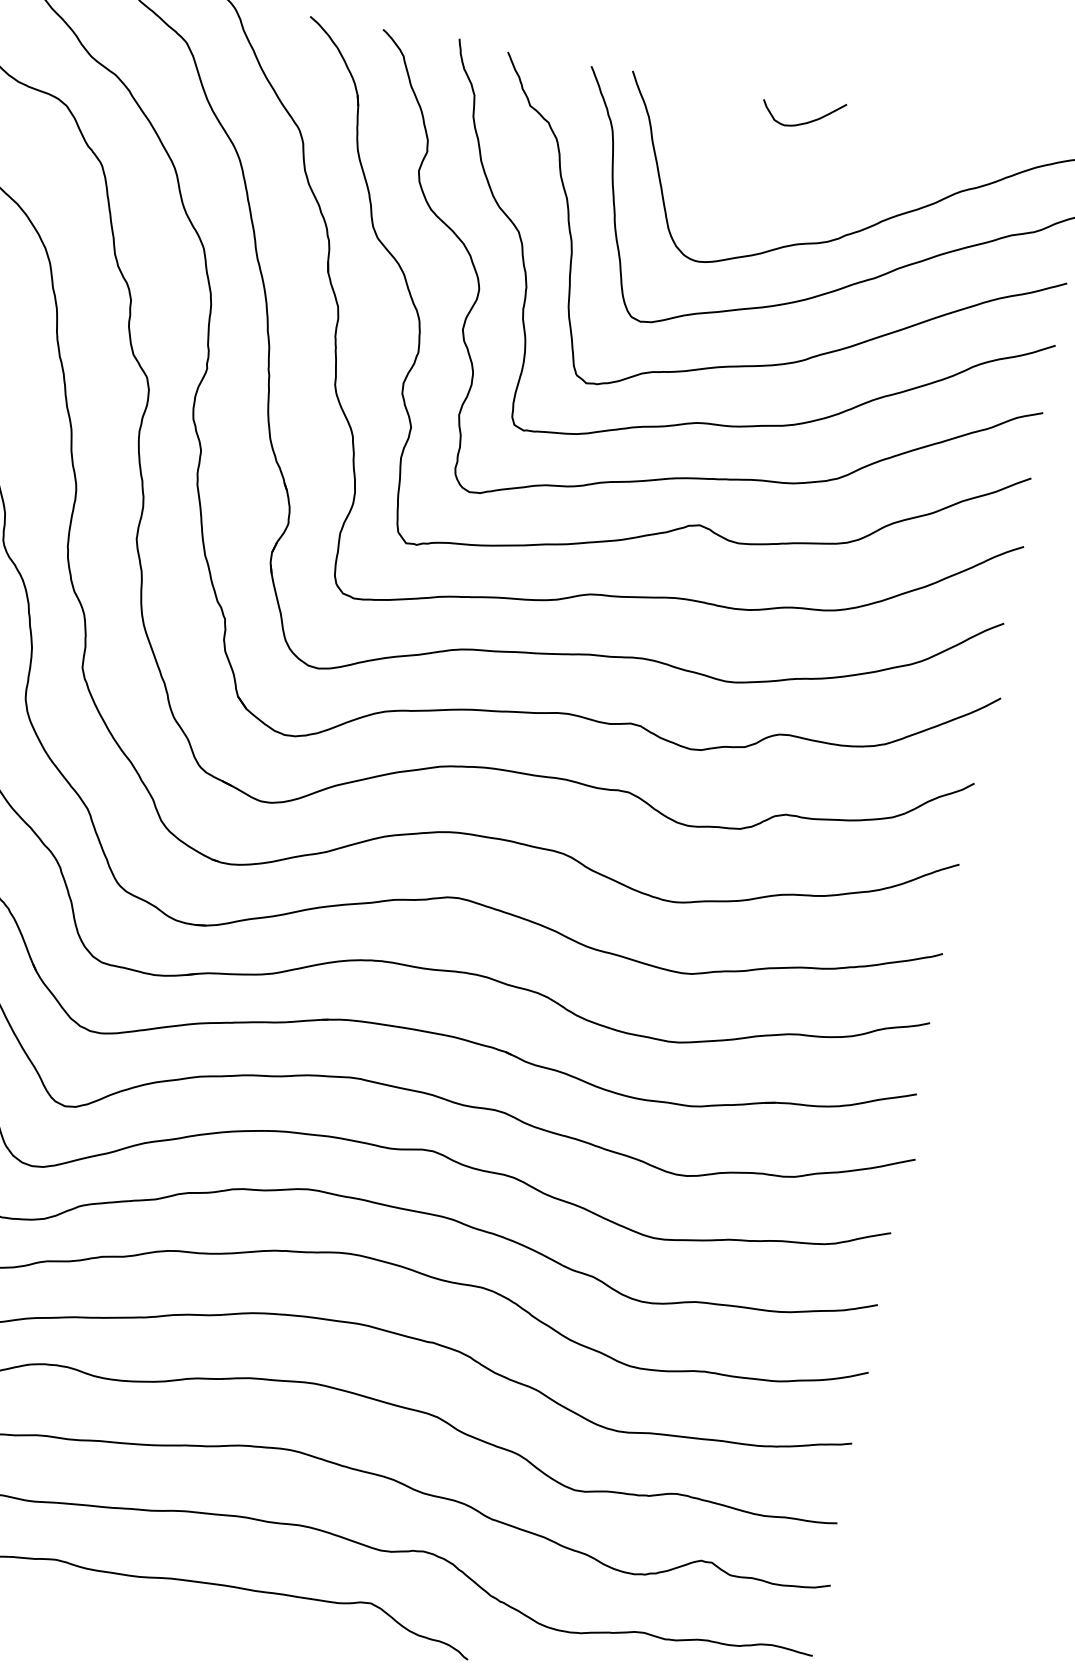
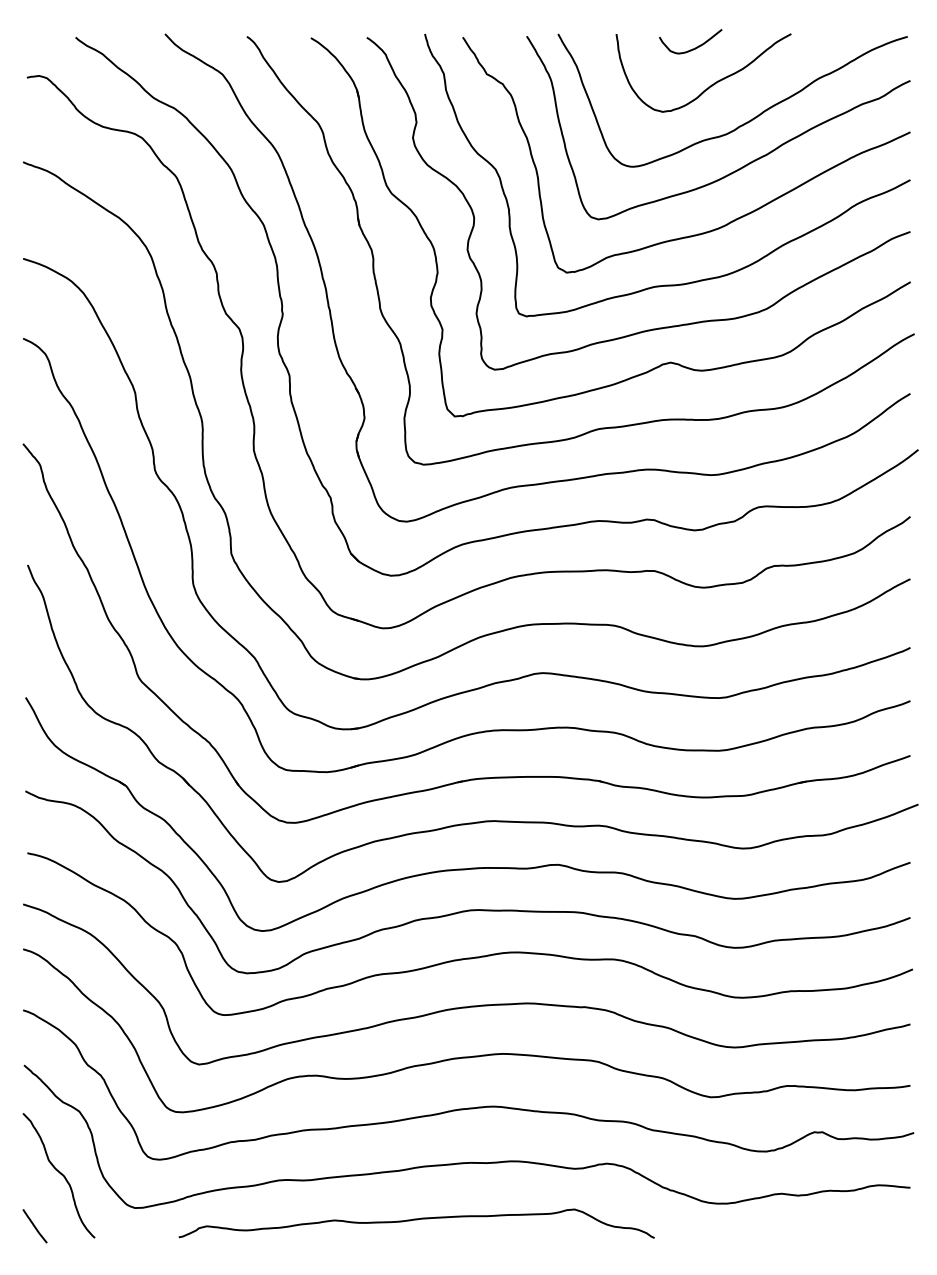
curve: (819, 173) -> (711, 84), added

